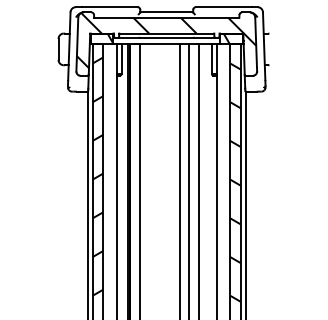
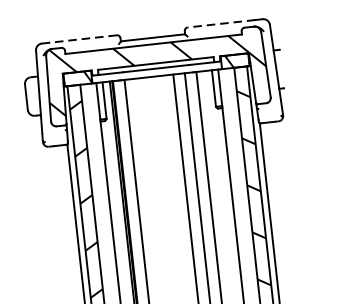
line: (109, 7) -> (82, 39), solid -> dashed
line: (223, 7) -> (221, 24), solid -> dashed

